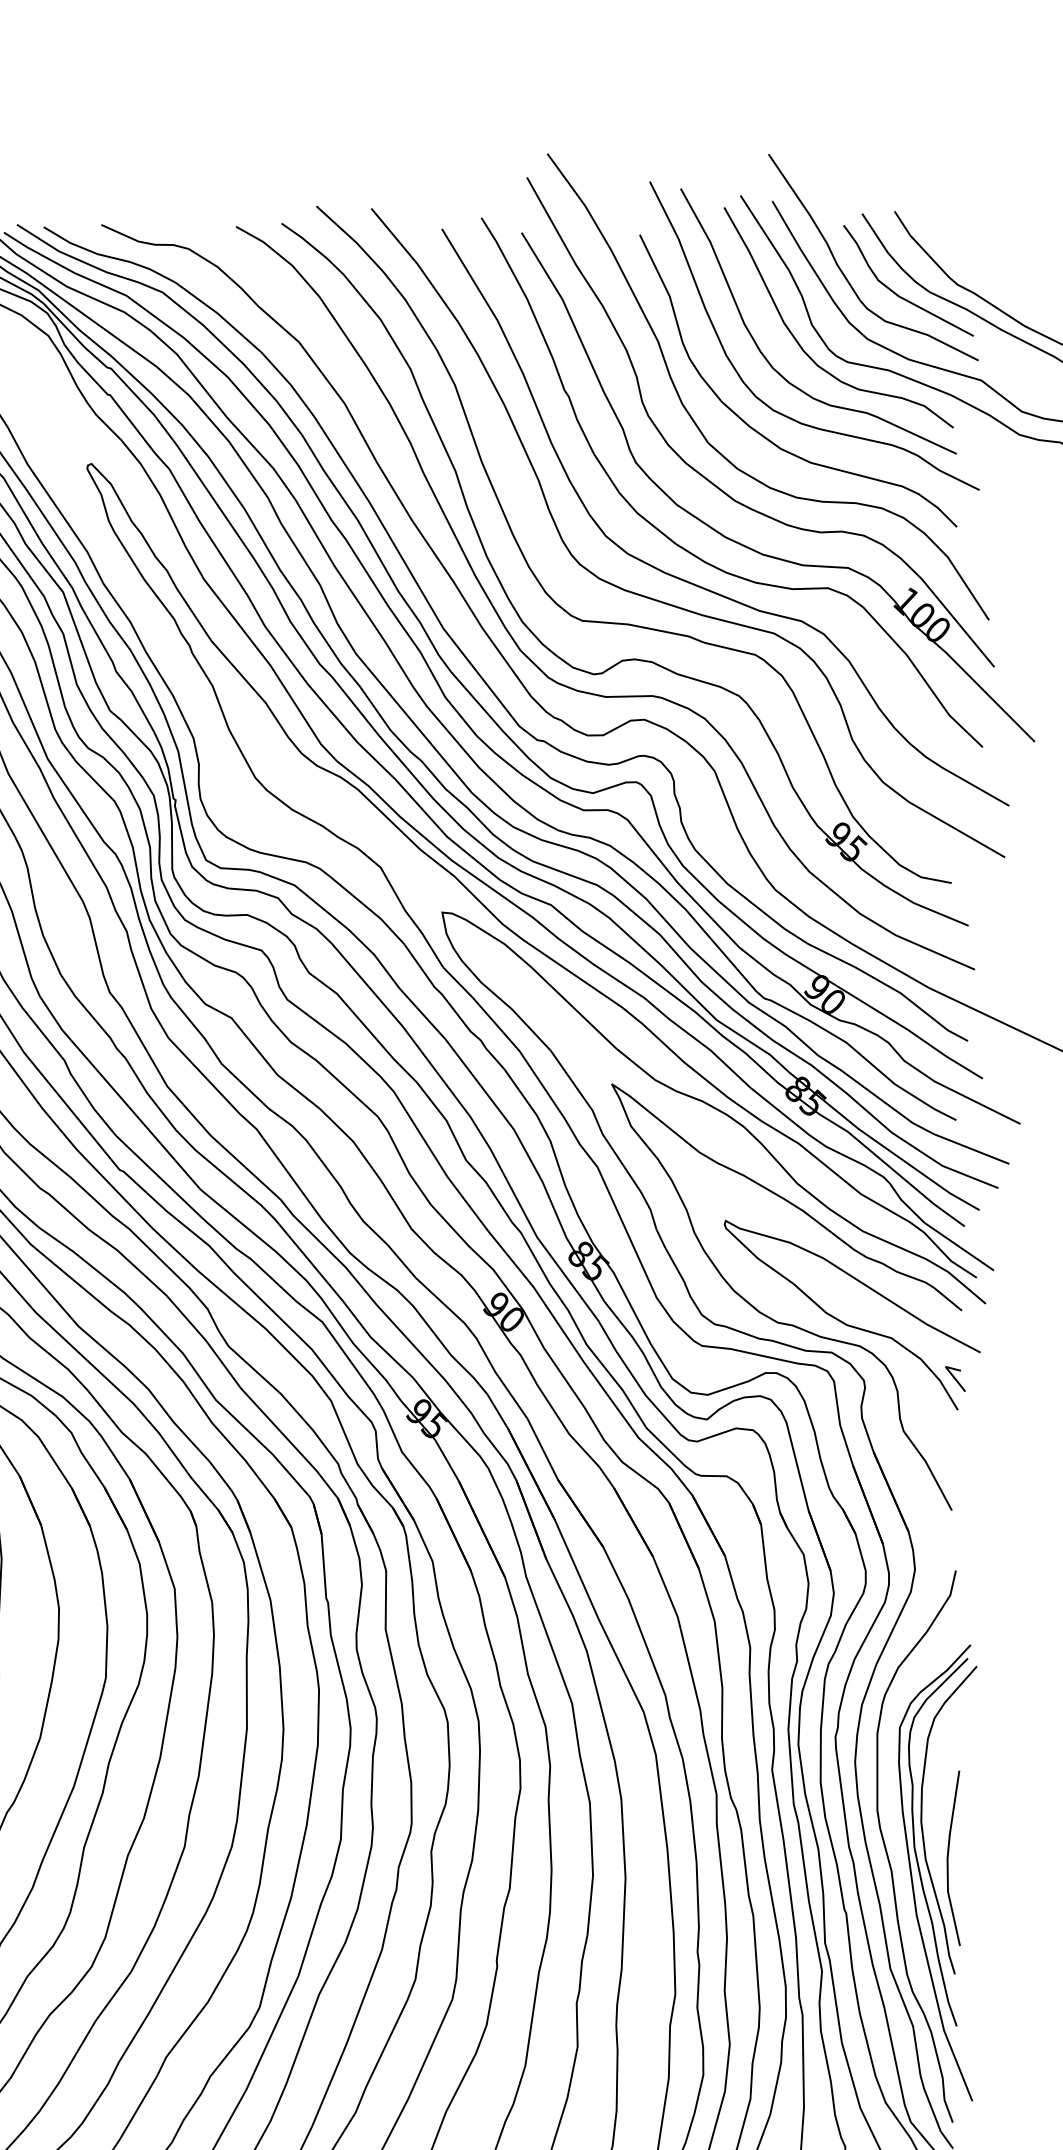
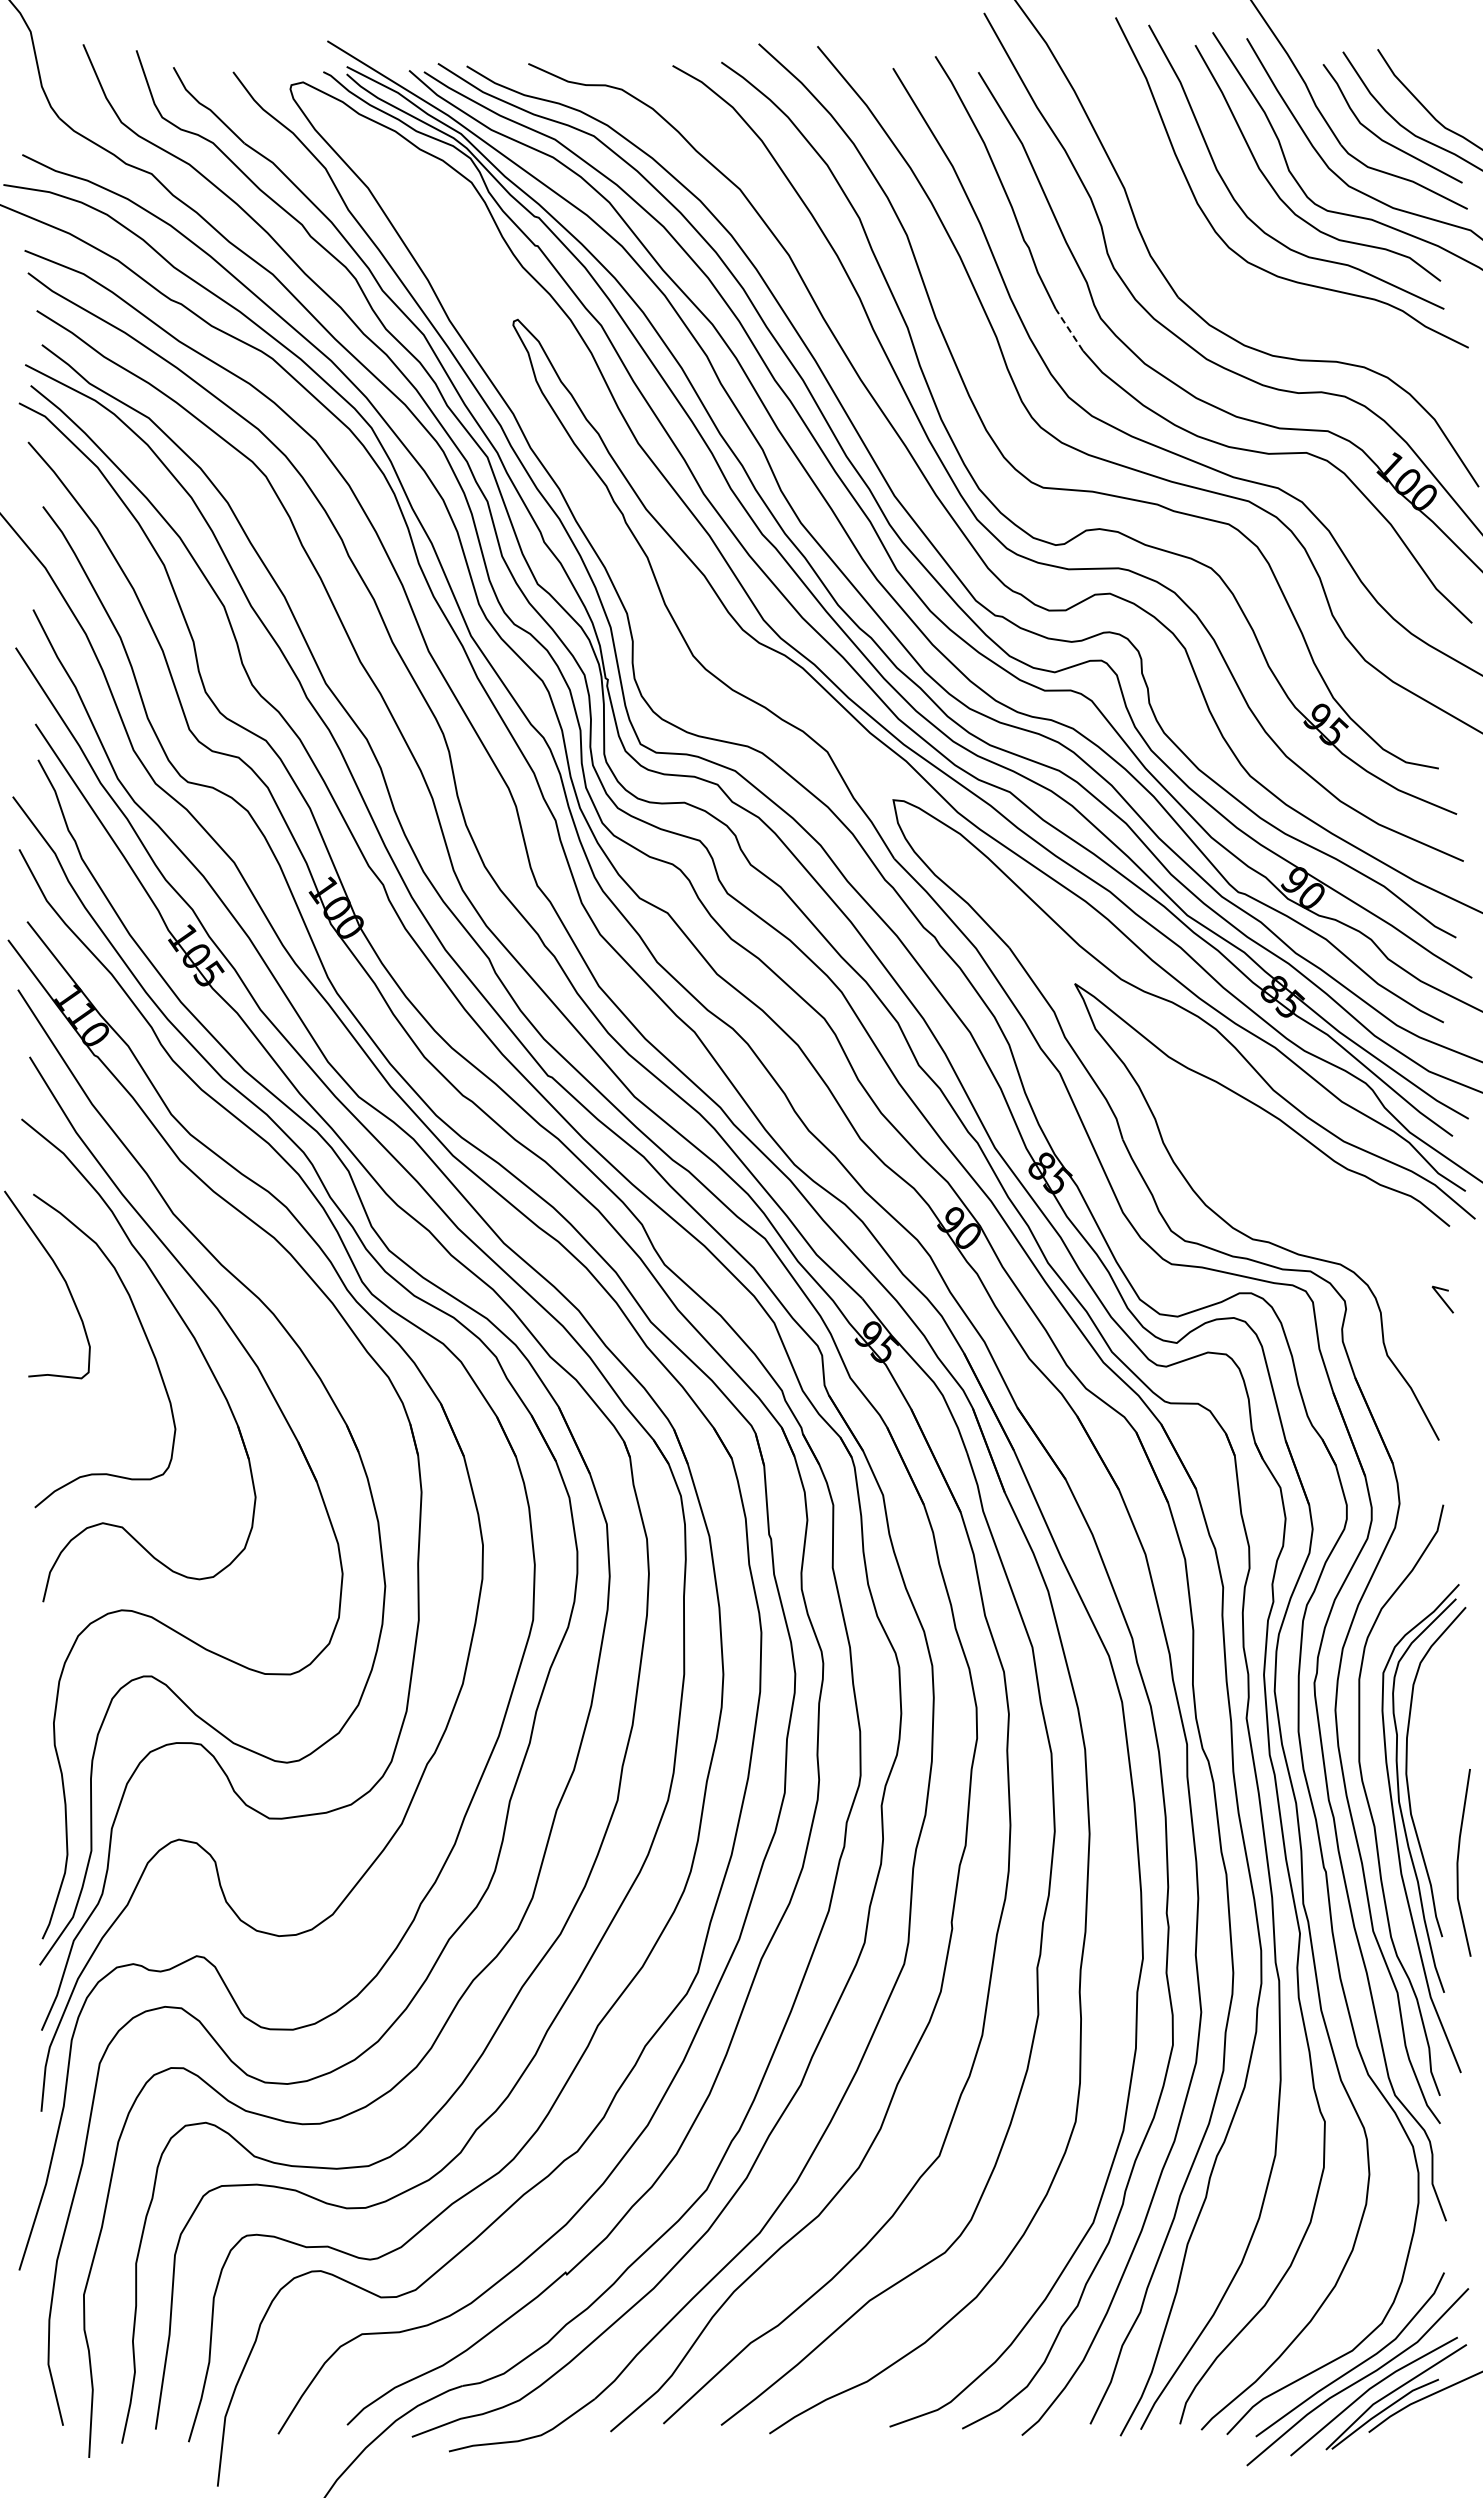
curve: (761, 433) -> (1235, 287), removed
line: (606, 472) -> (1069, 329), solid -> dashed
curve: (849, 1324) -> (1329, 1241), removed
line: (948, 1857) -> (1458, 1862), moved

